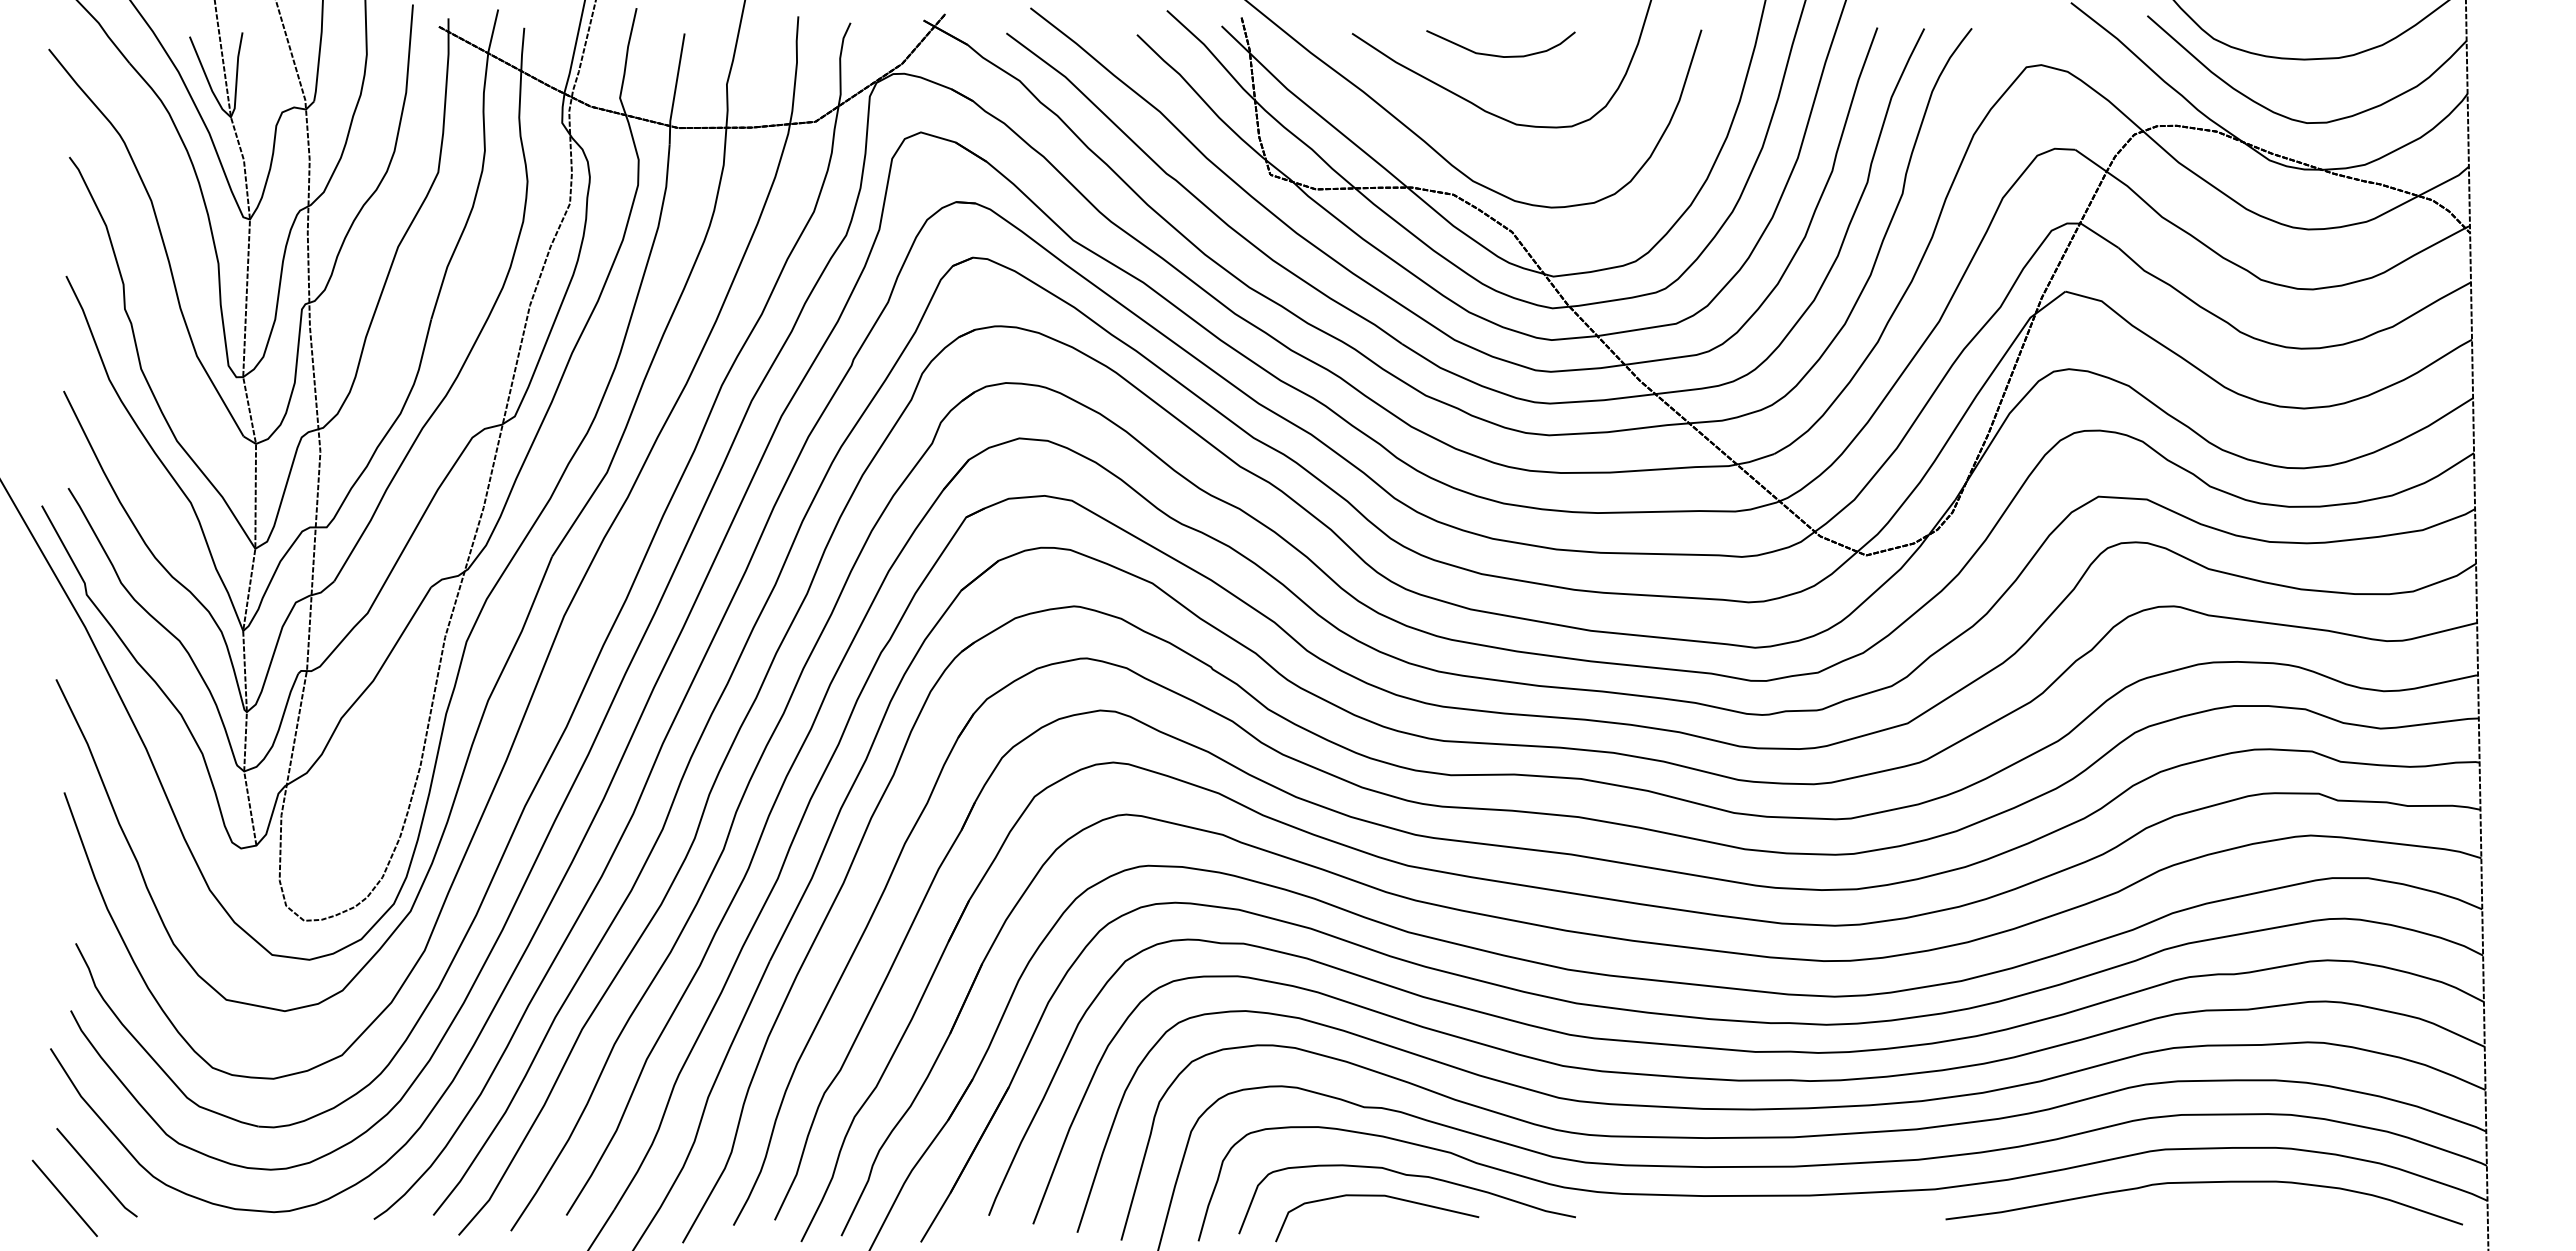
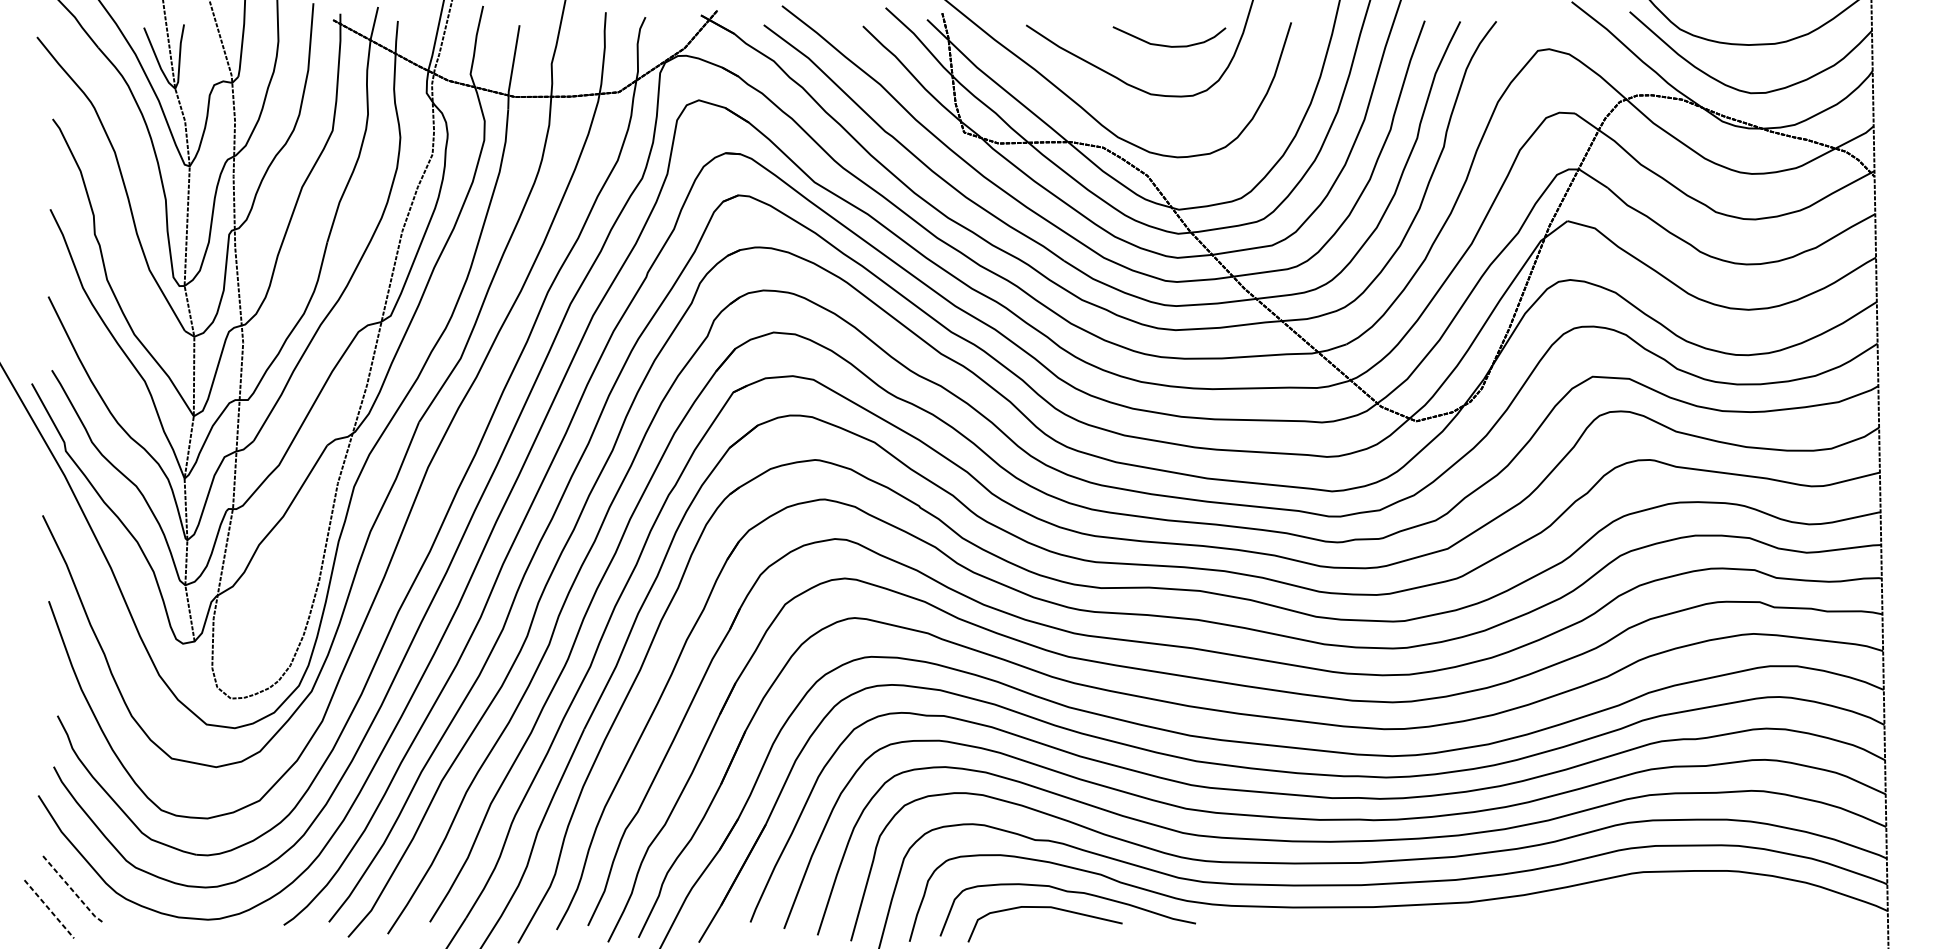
curve: (1500, 55) -> (1169, 45), moved
line: (96, 1174) -> (73, 891), solid -> dashed
curve: (2203, 1183) -> (1672, 897), removed
line: (65, 1198) -> (49, 909), solid -> dashed

